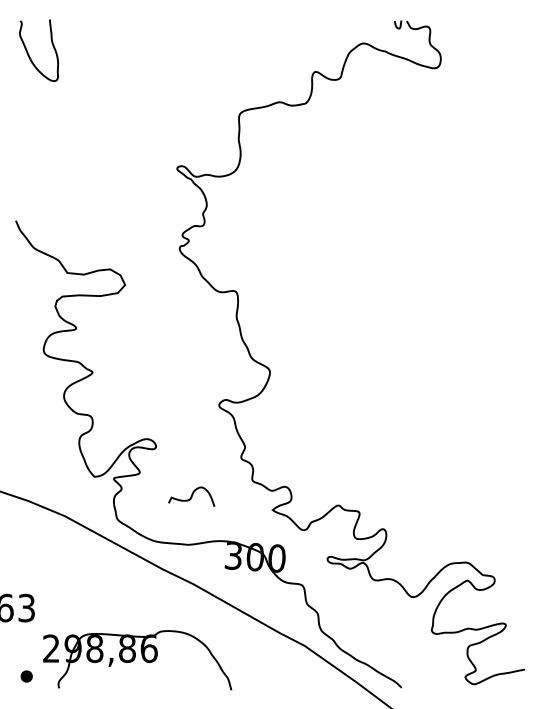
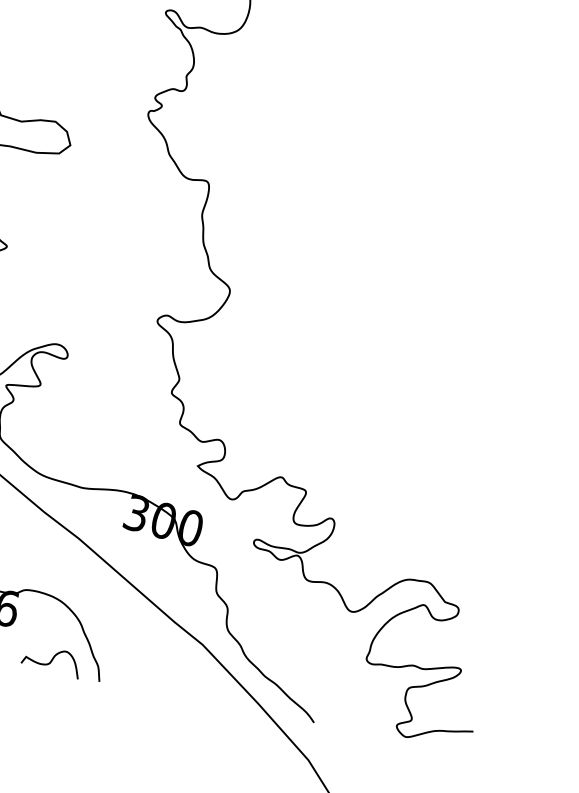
curve: (191, 496) -> (51, 660), moved

